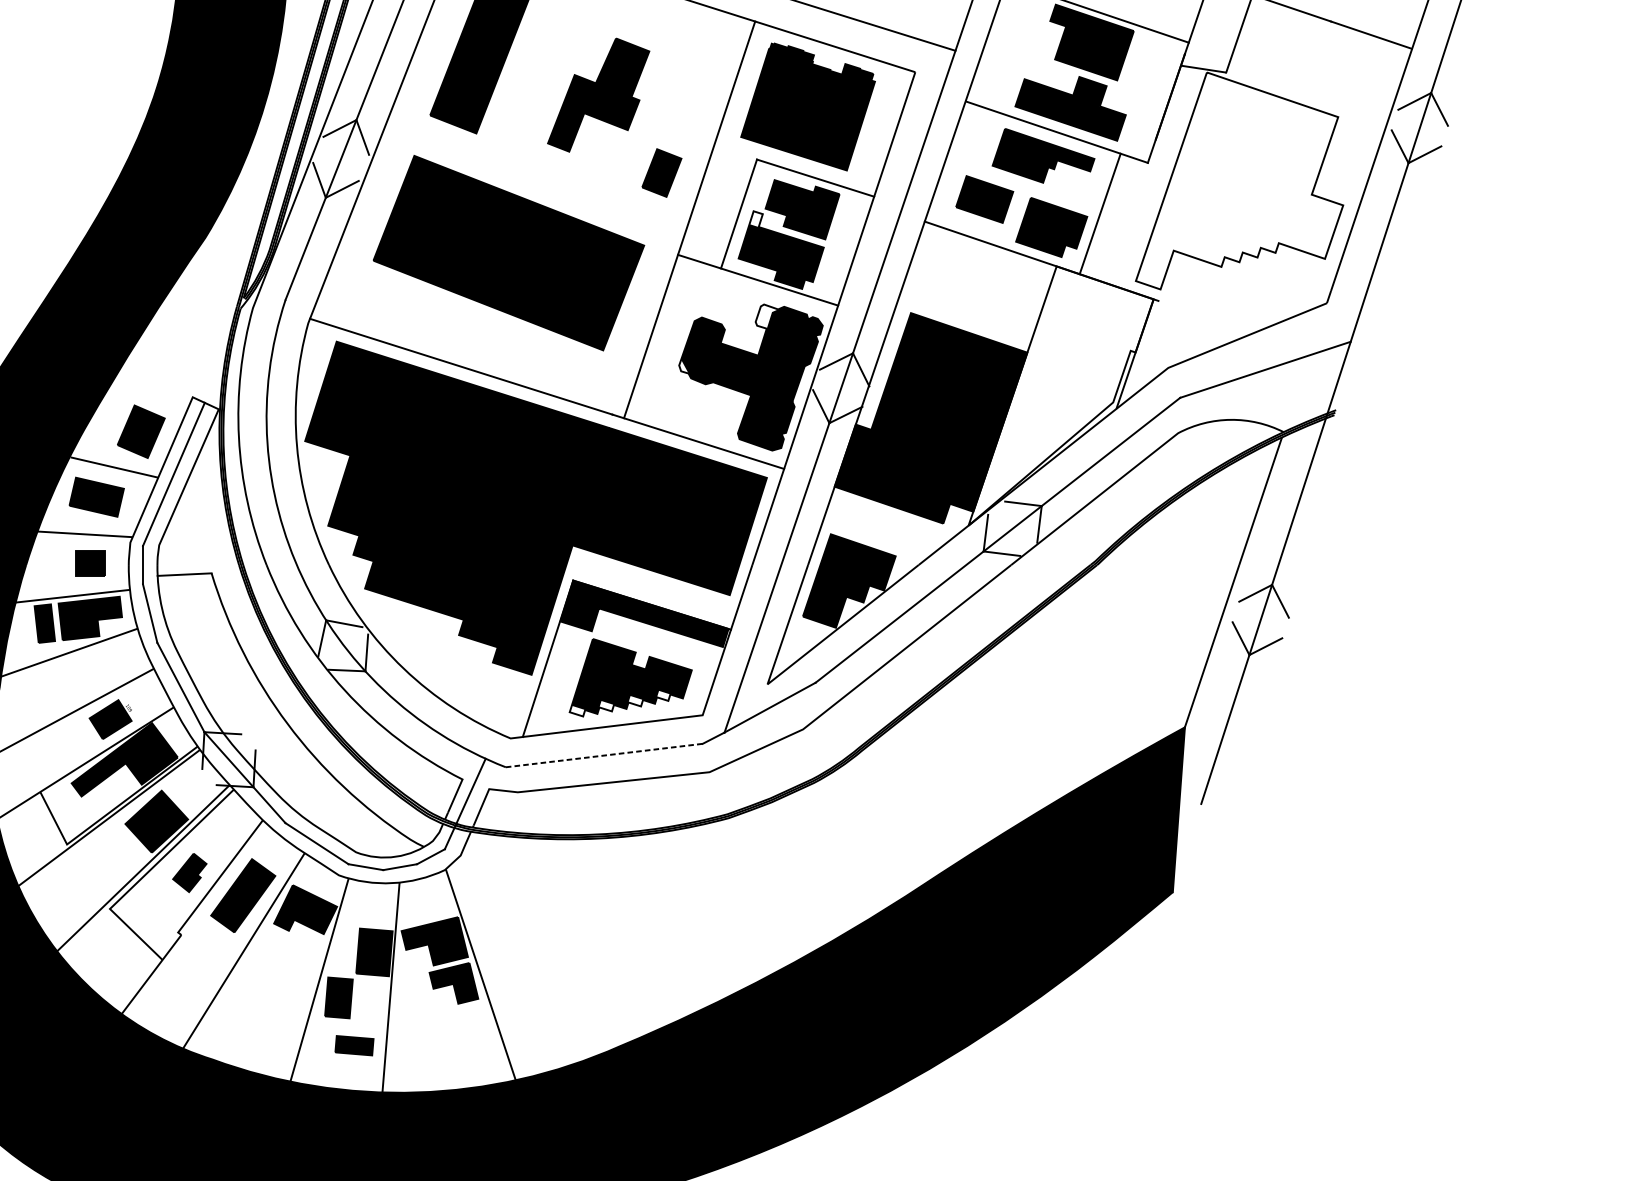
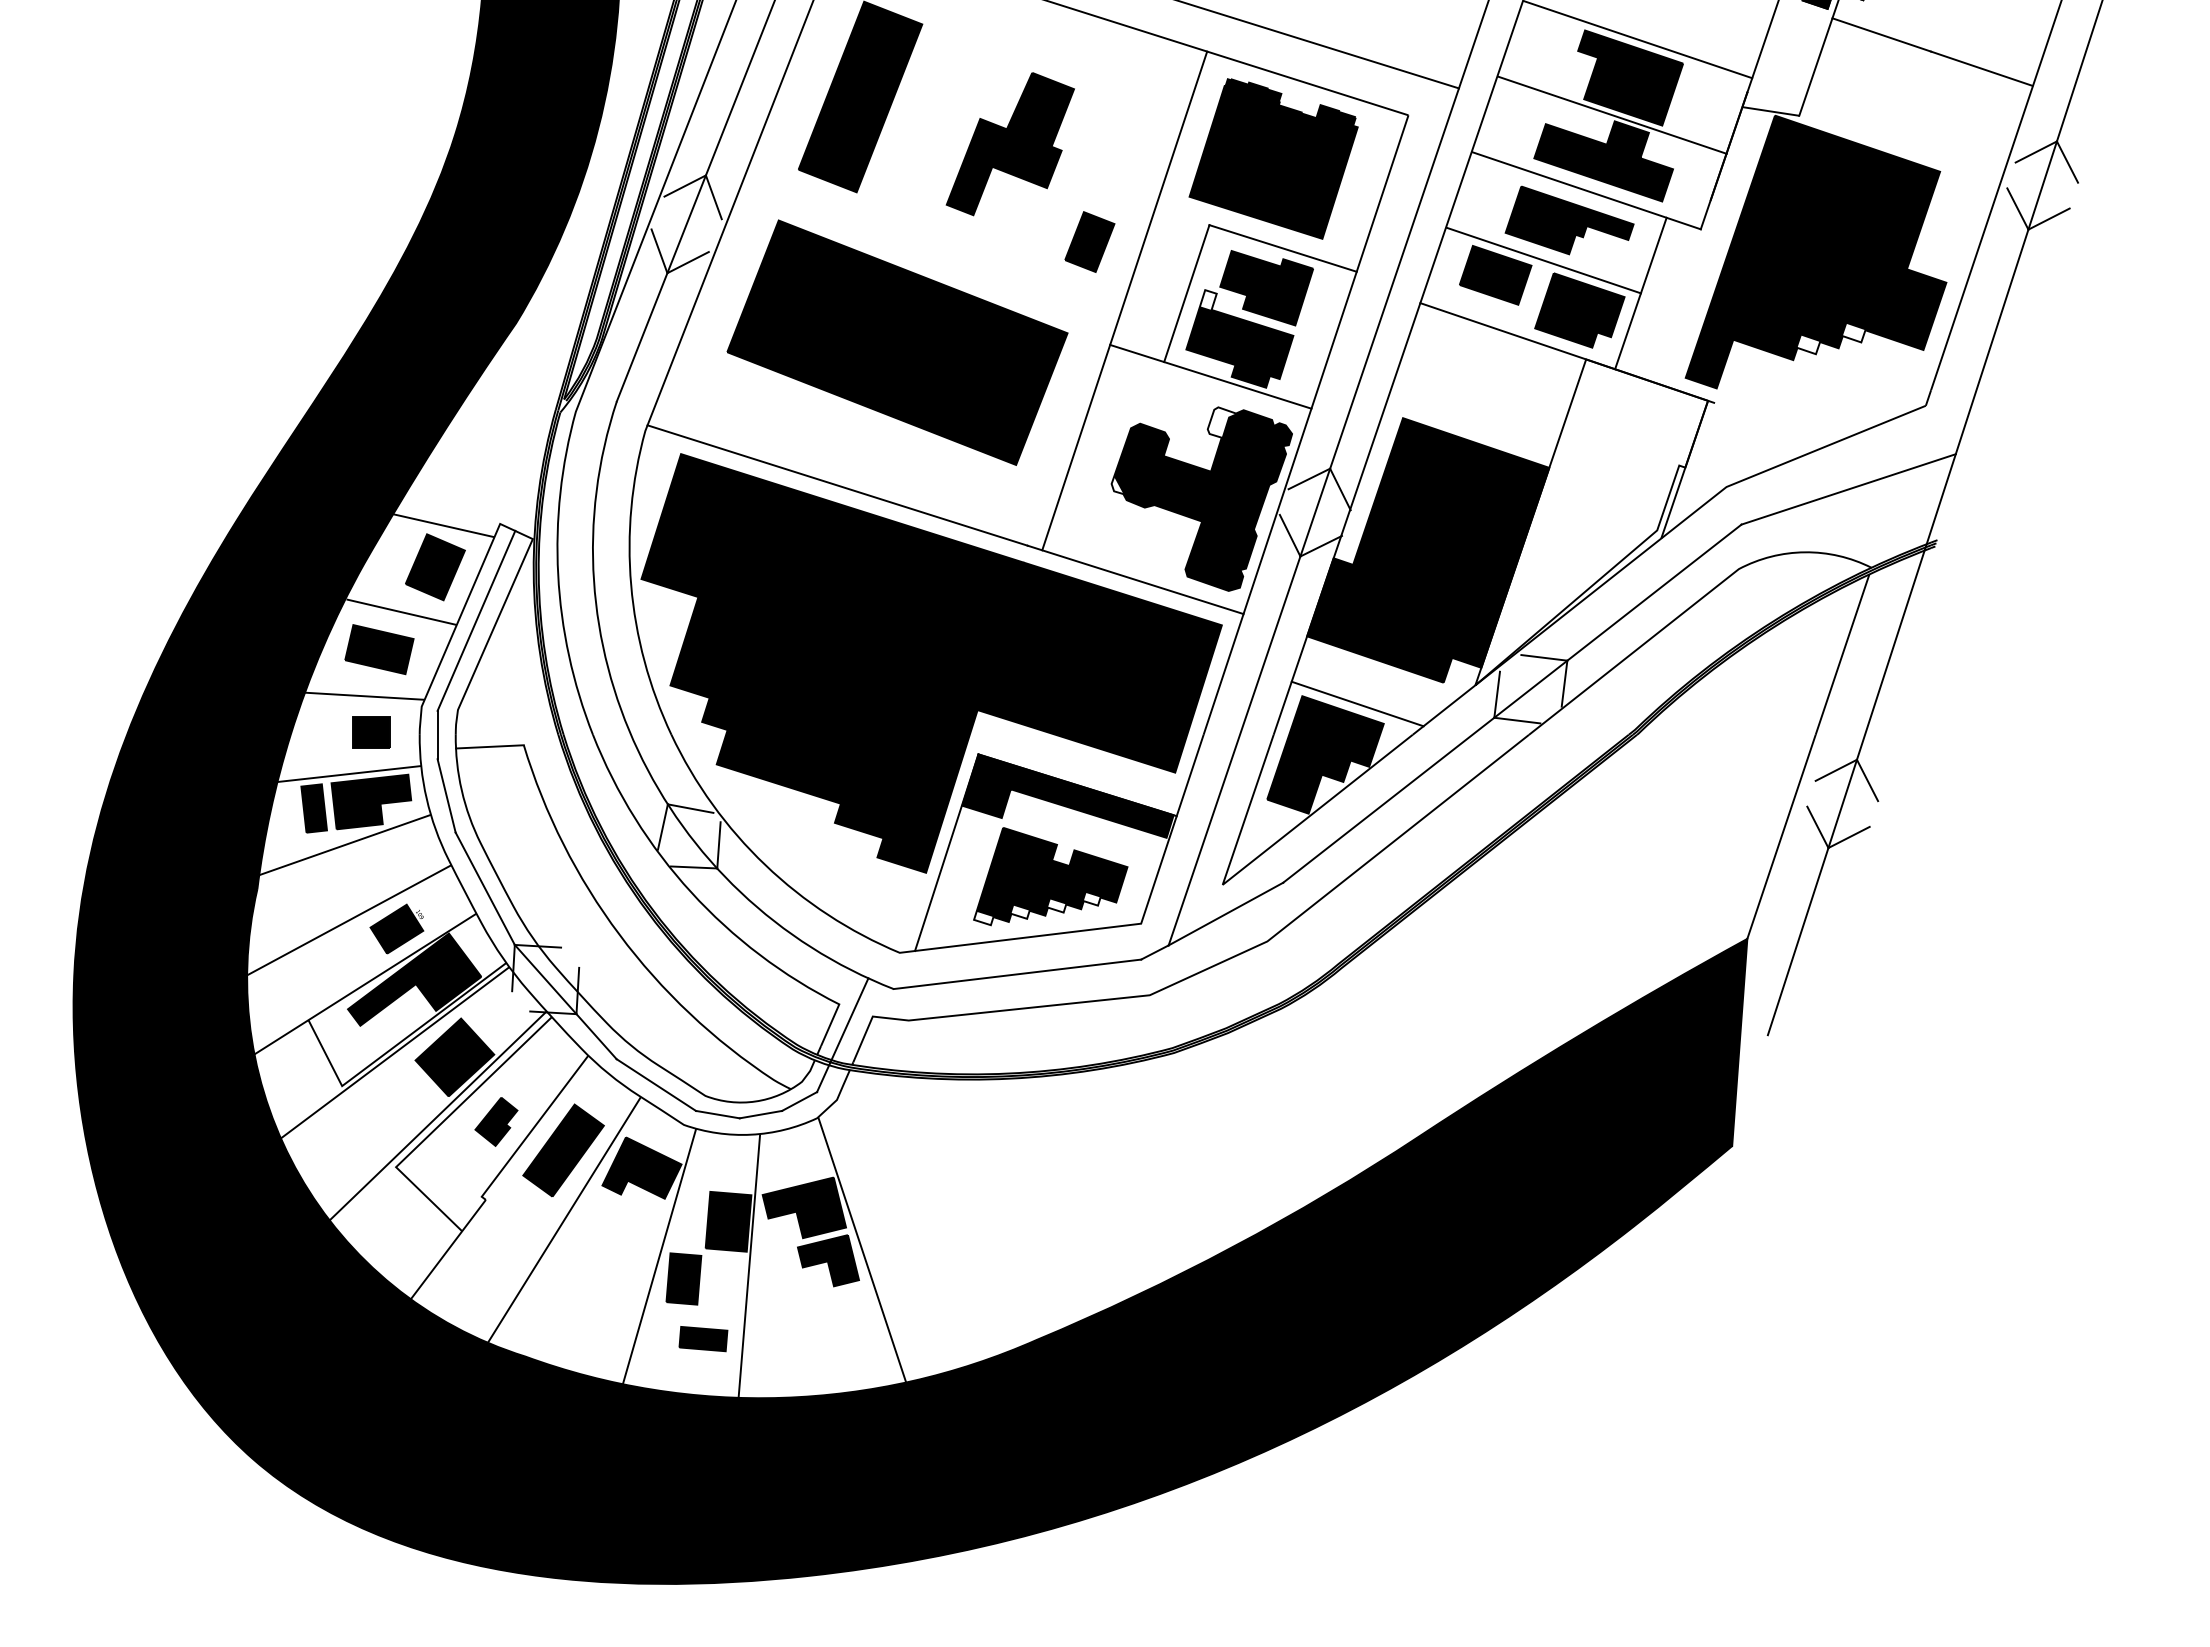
line: (1077, 71) -> (1612, 114), added
fill: (1239, 180) -> (1815, 251), added
line: (1022, 187) -> (1543, 260), added
line: (147, 398) -> (443, 525), added
line: (874, 540) -> (1357, 703), added
line: (604, 755) -> (1017, 974), dashed -> solid

